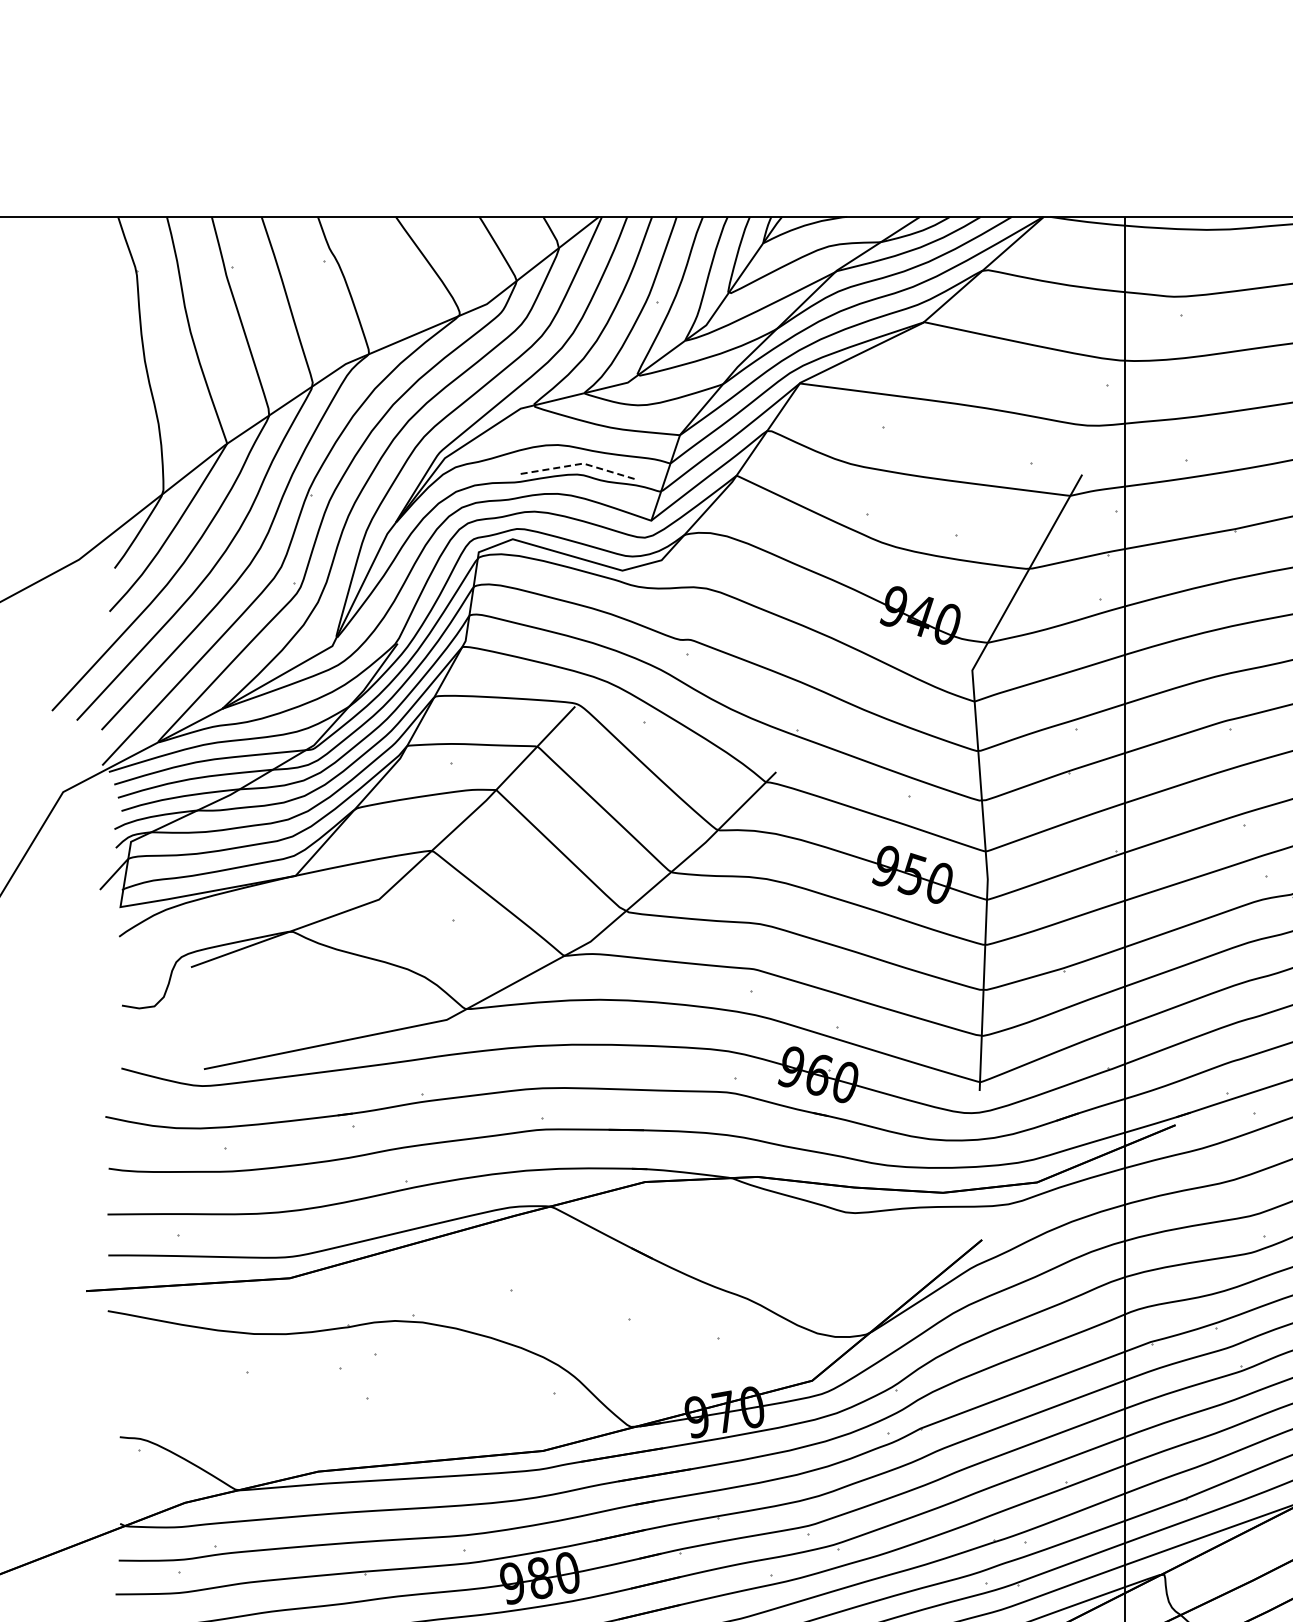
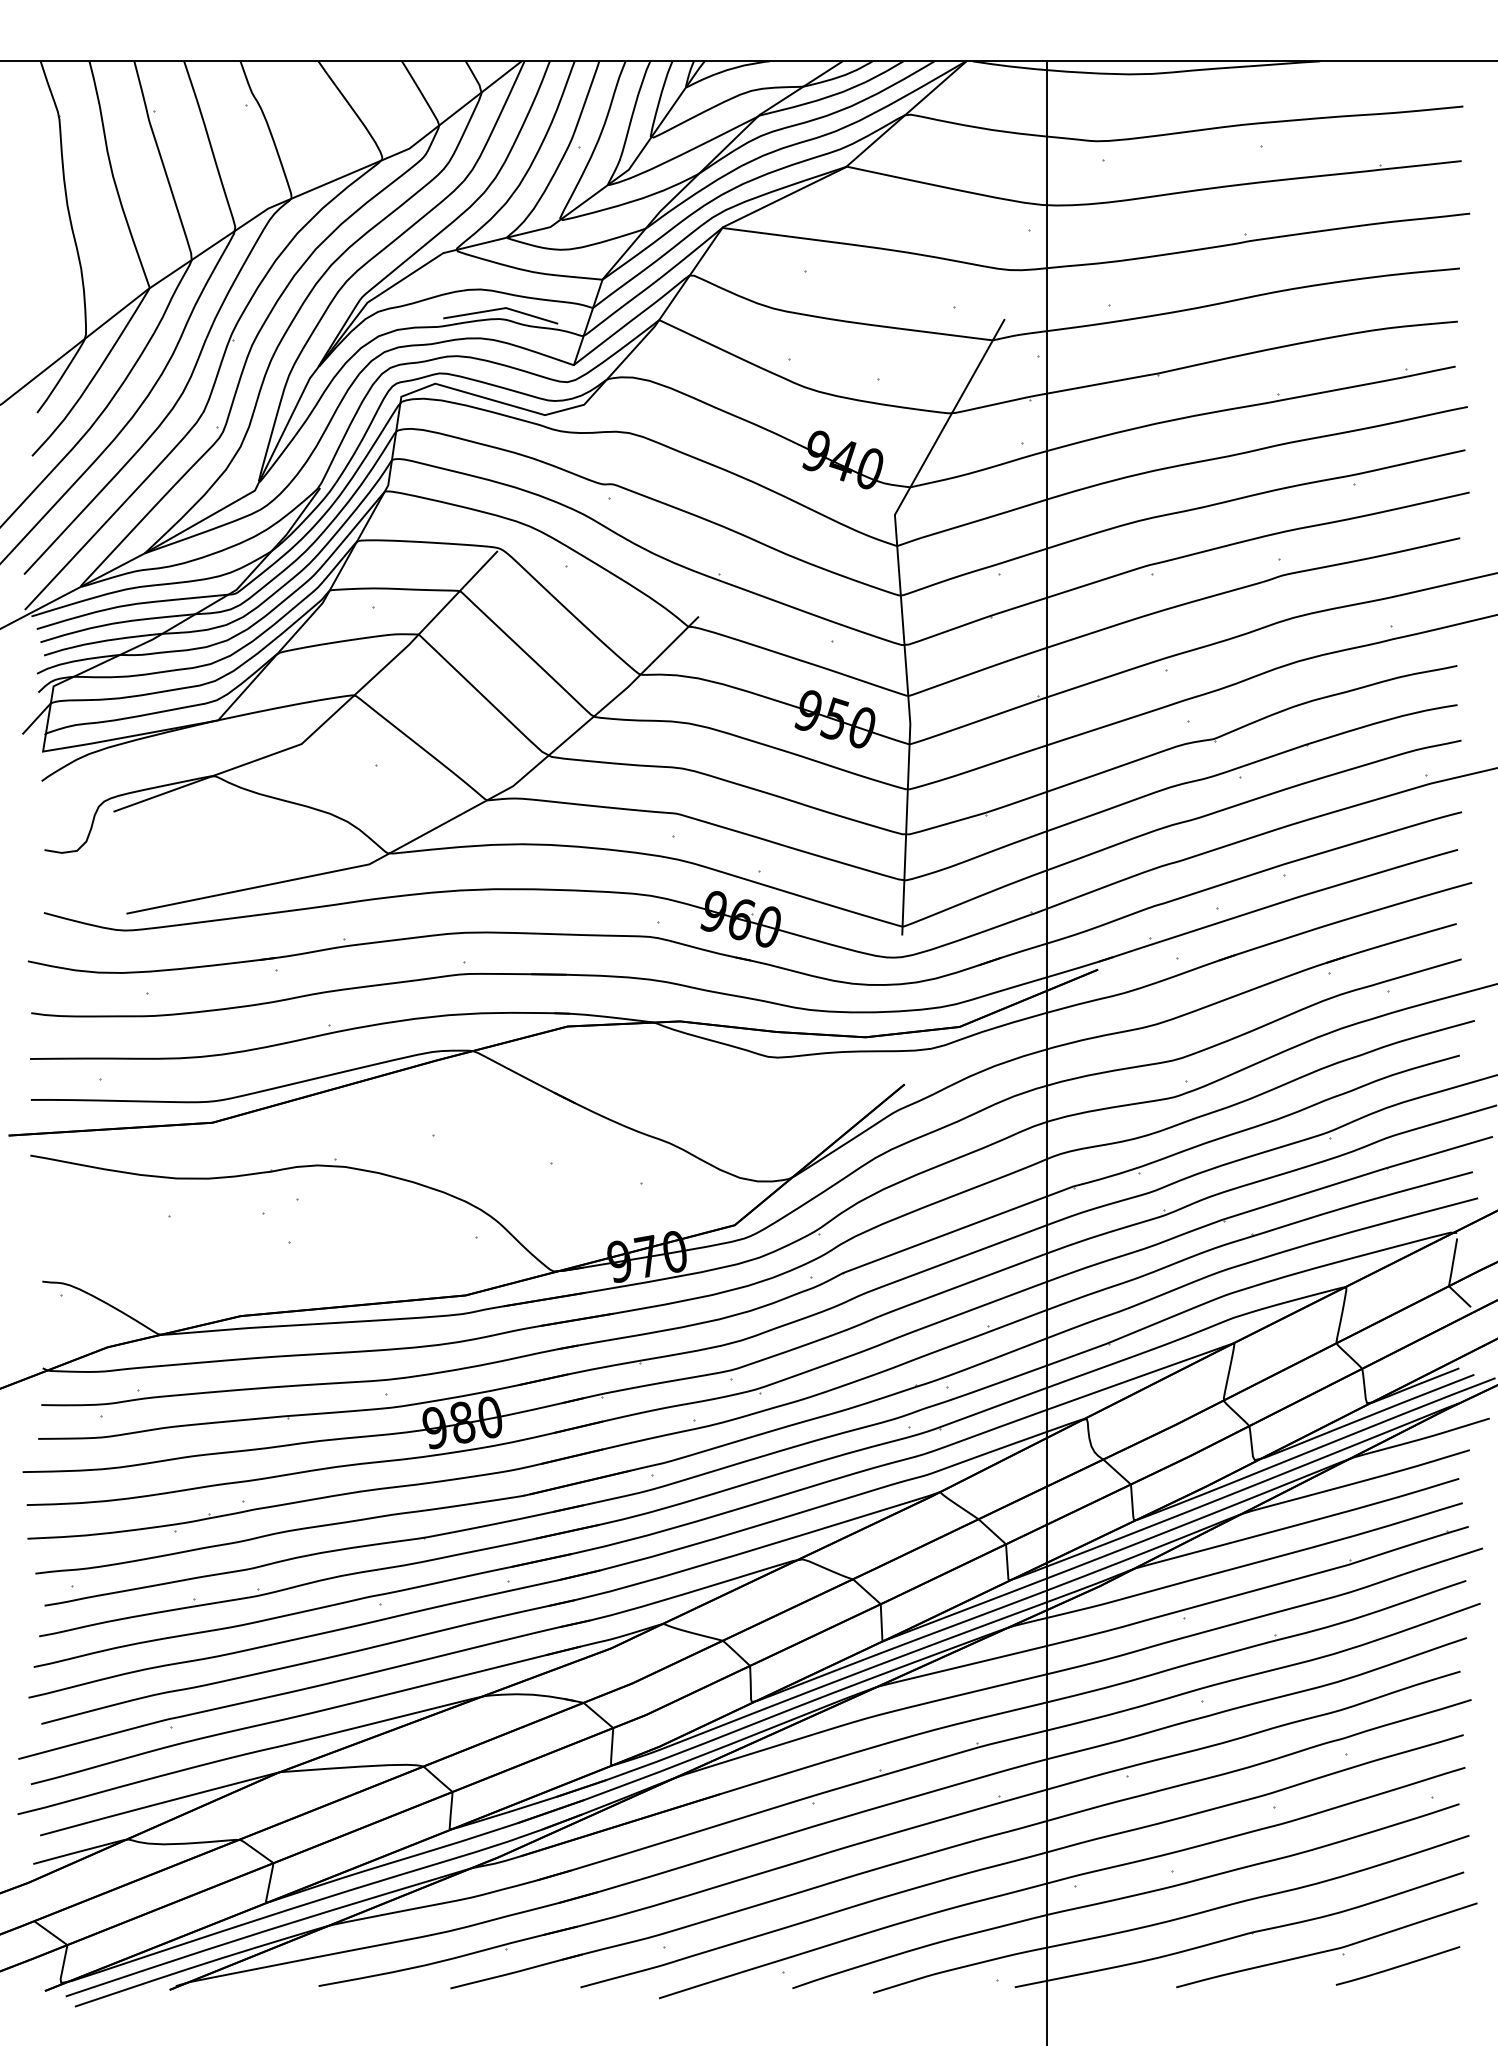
line: (579, 464) -> (502, 308), dashed -> solid

